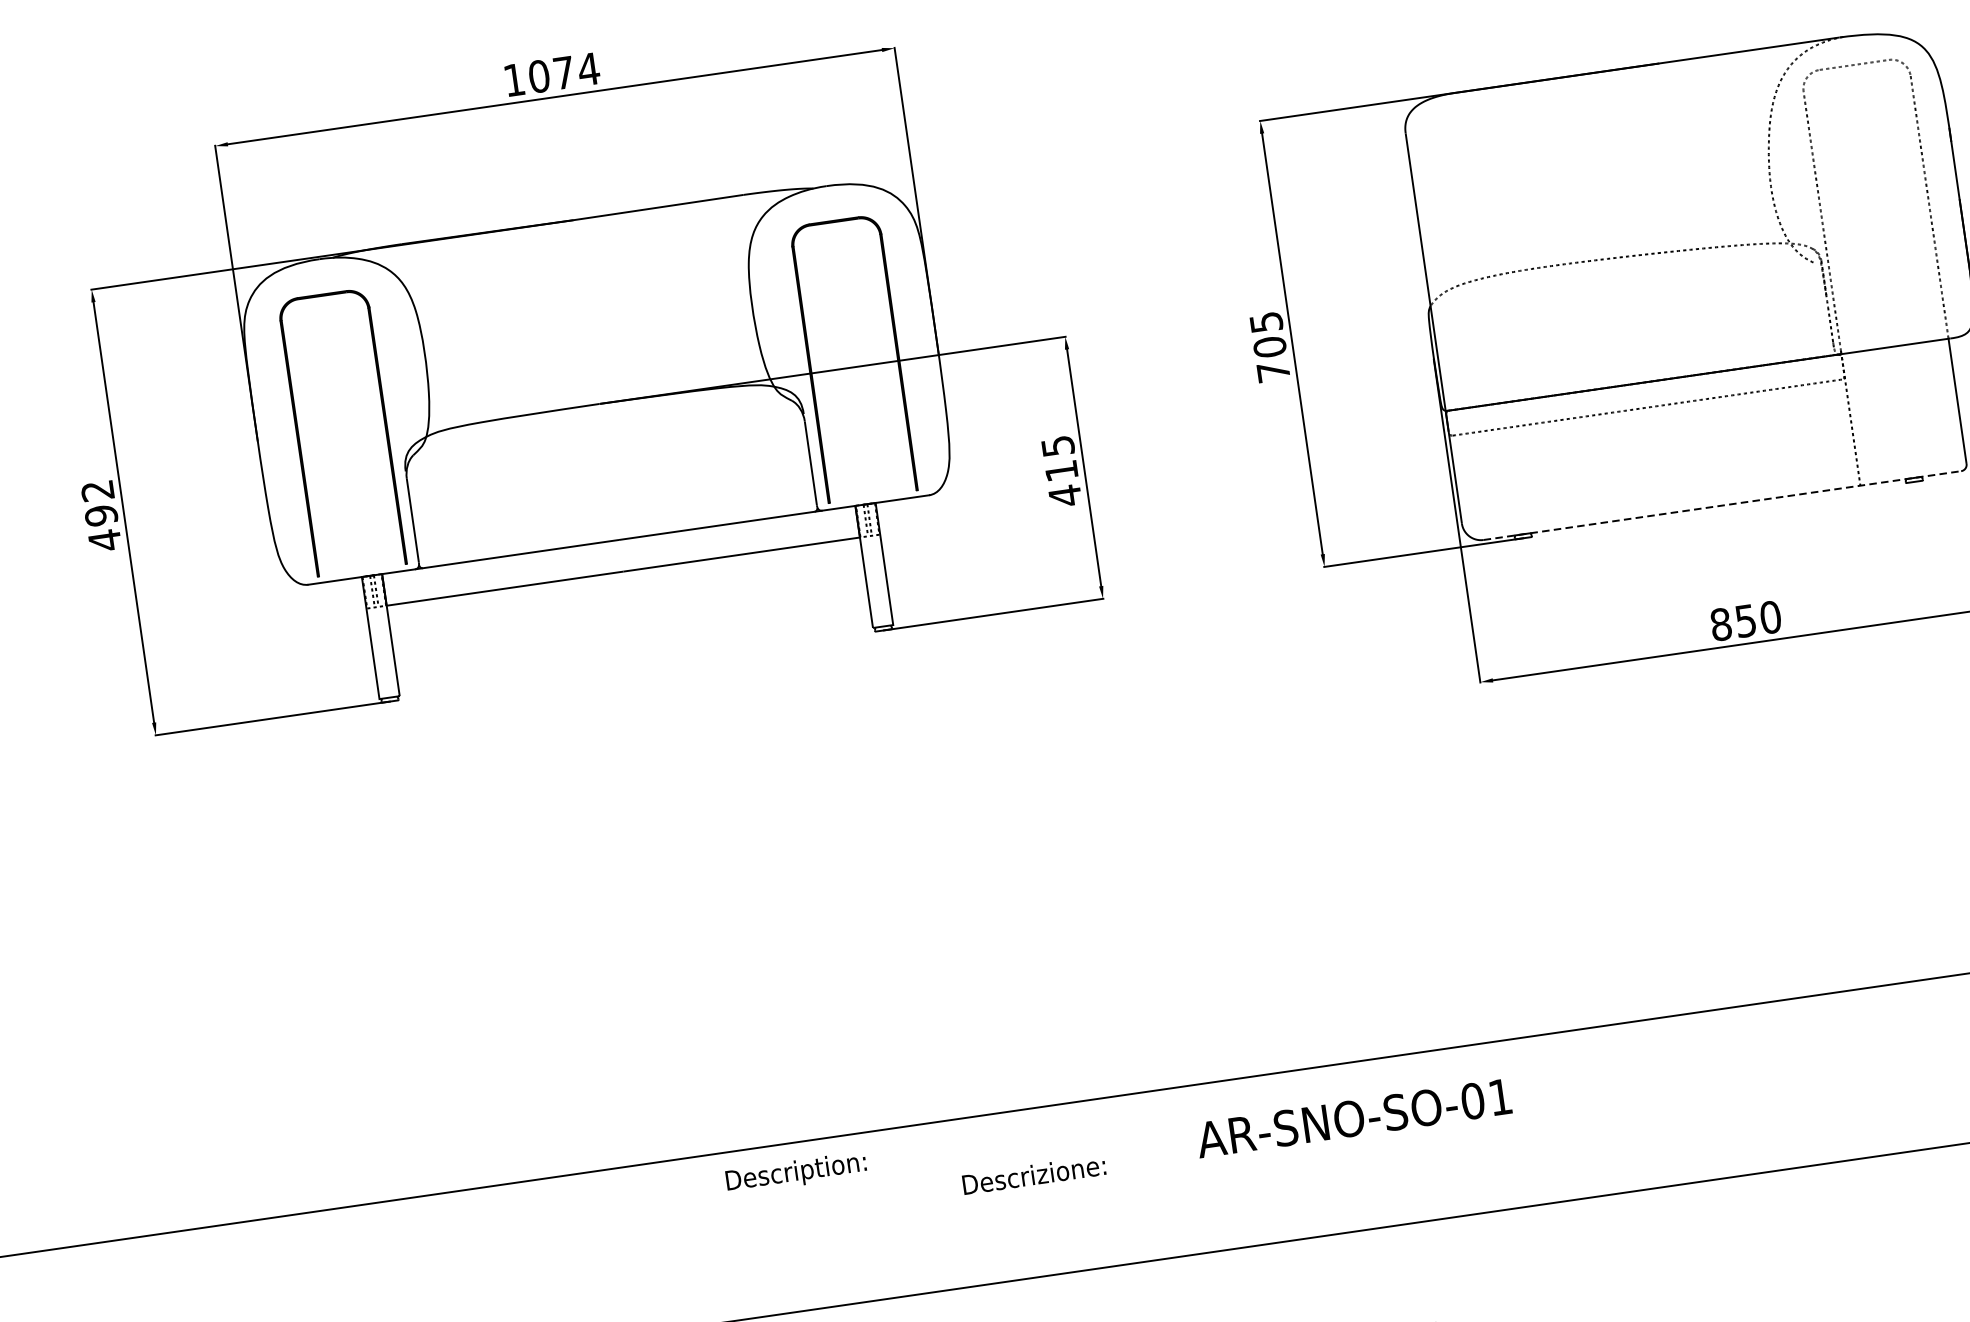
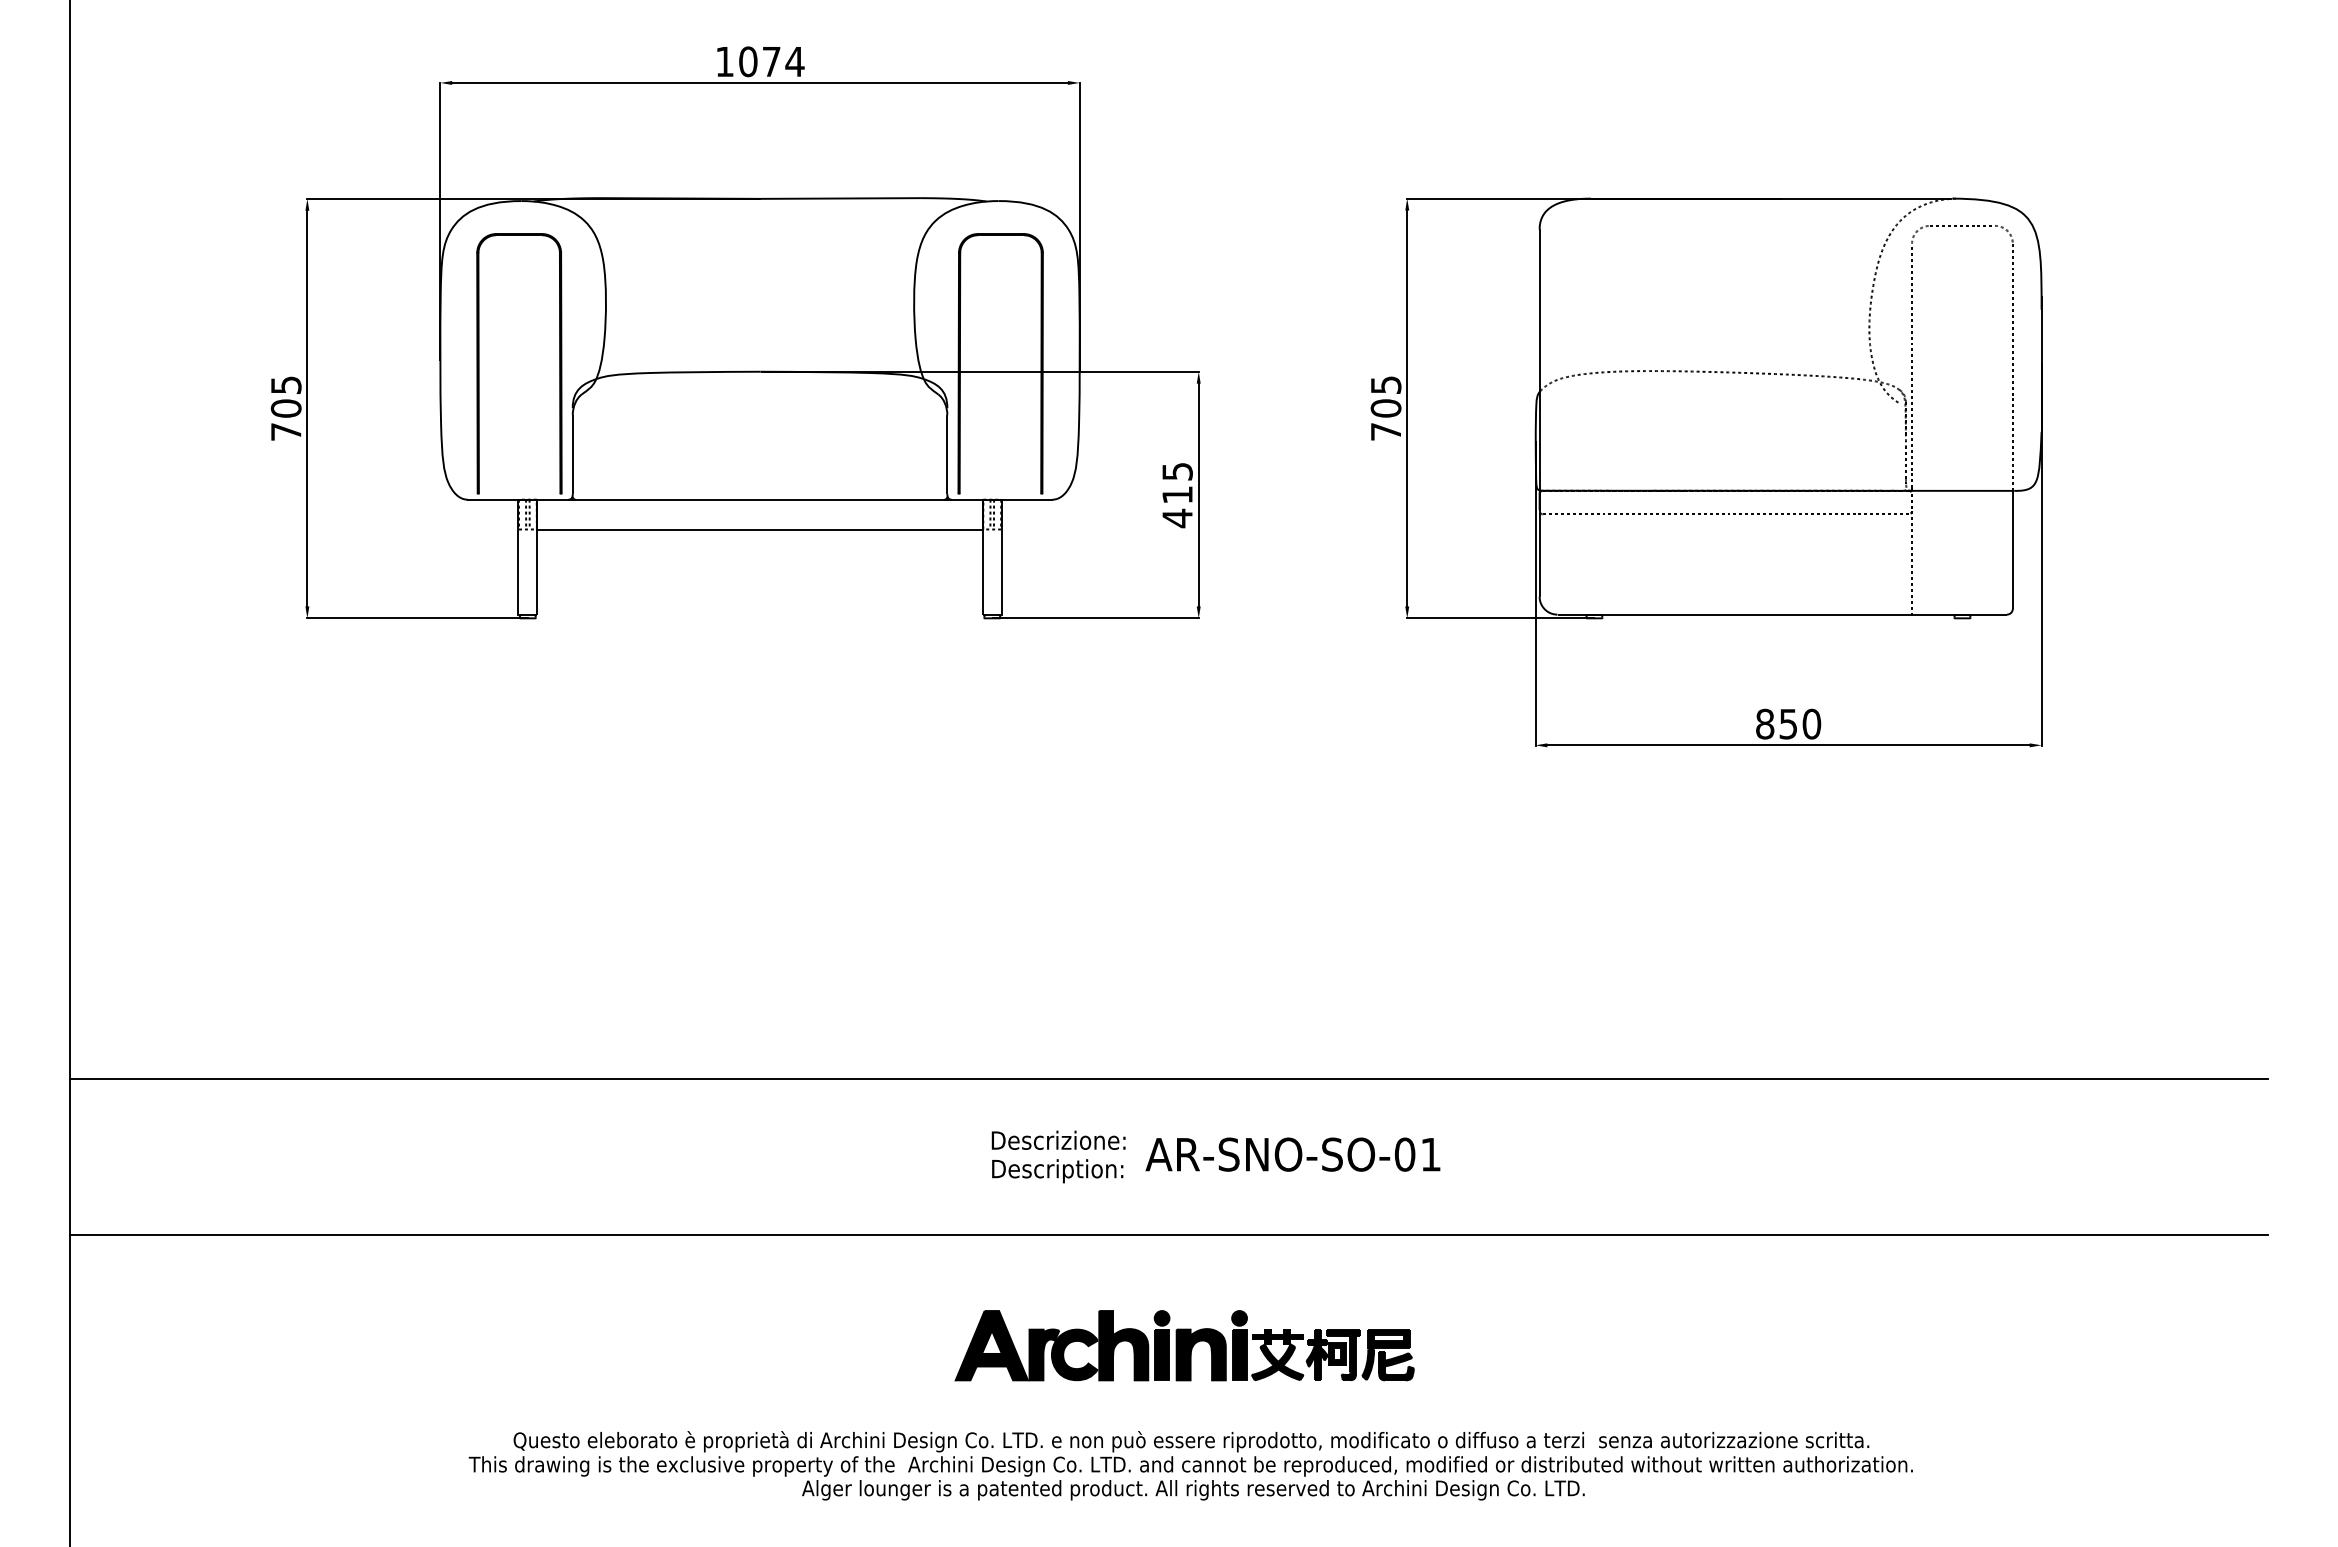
line: (1722, 505) -> (1782, 614), dashed -> solid
text: (100, 515) -> (285, 408), 492 -> 705
text: (1353, 1118) -> (1292, 1154), moved
text: (796, 1173) -> (1057, 1171), moved

